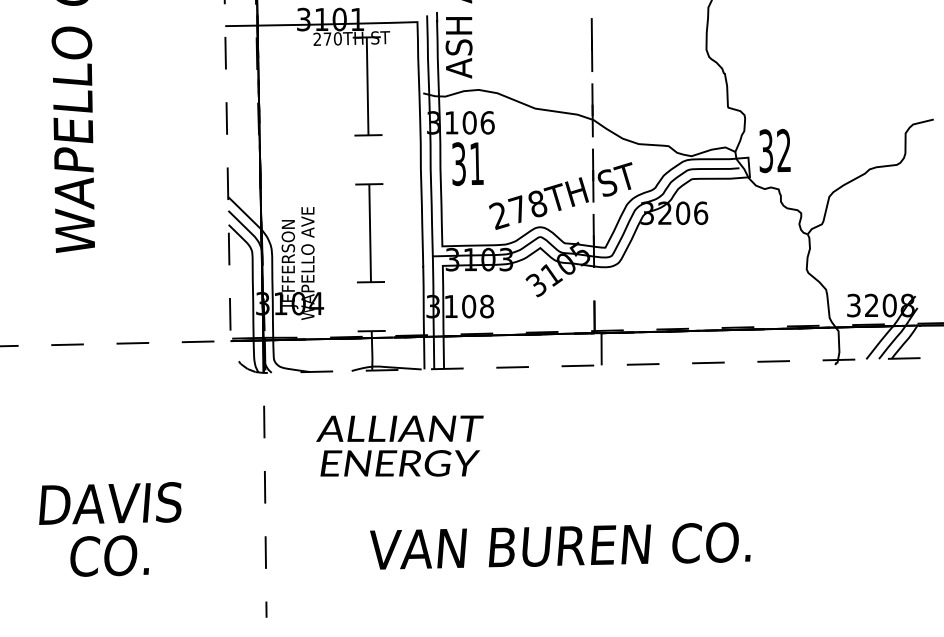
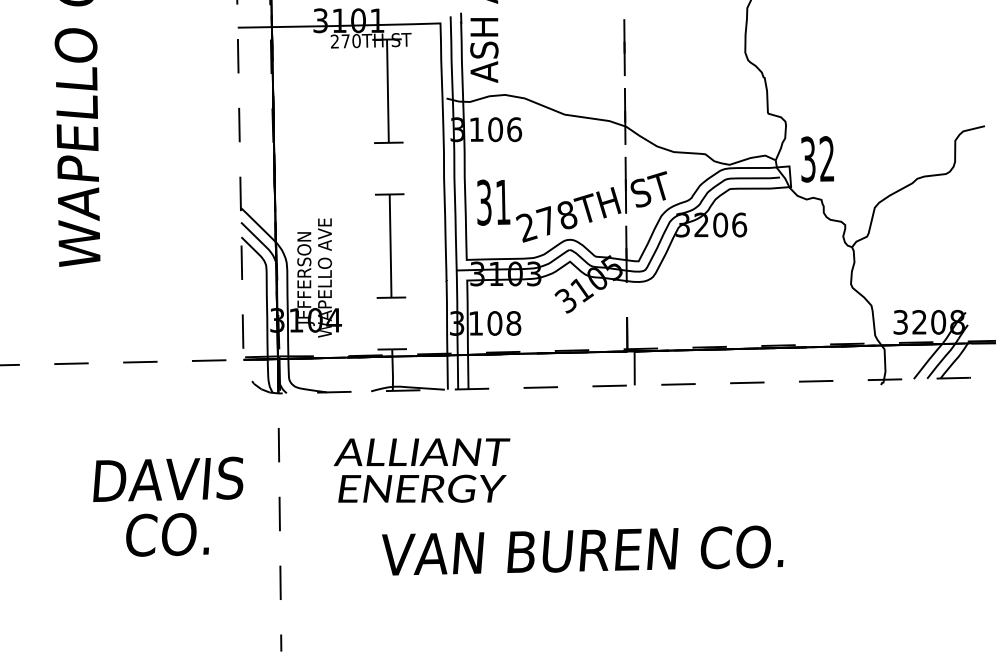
text: (467, 164) -> (493, 203), moved
text: (110, 529) -> (168, 506), moved
text: (560, 545) -> (582, 550), moved

